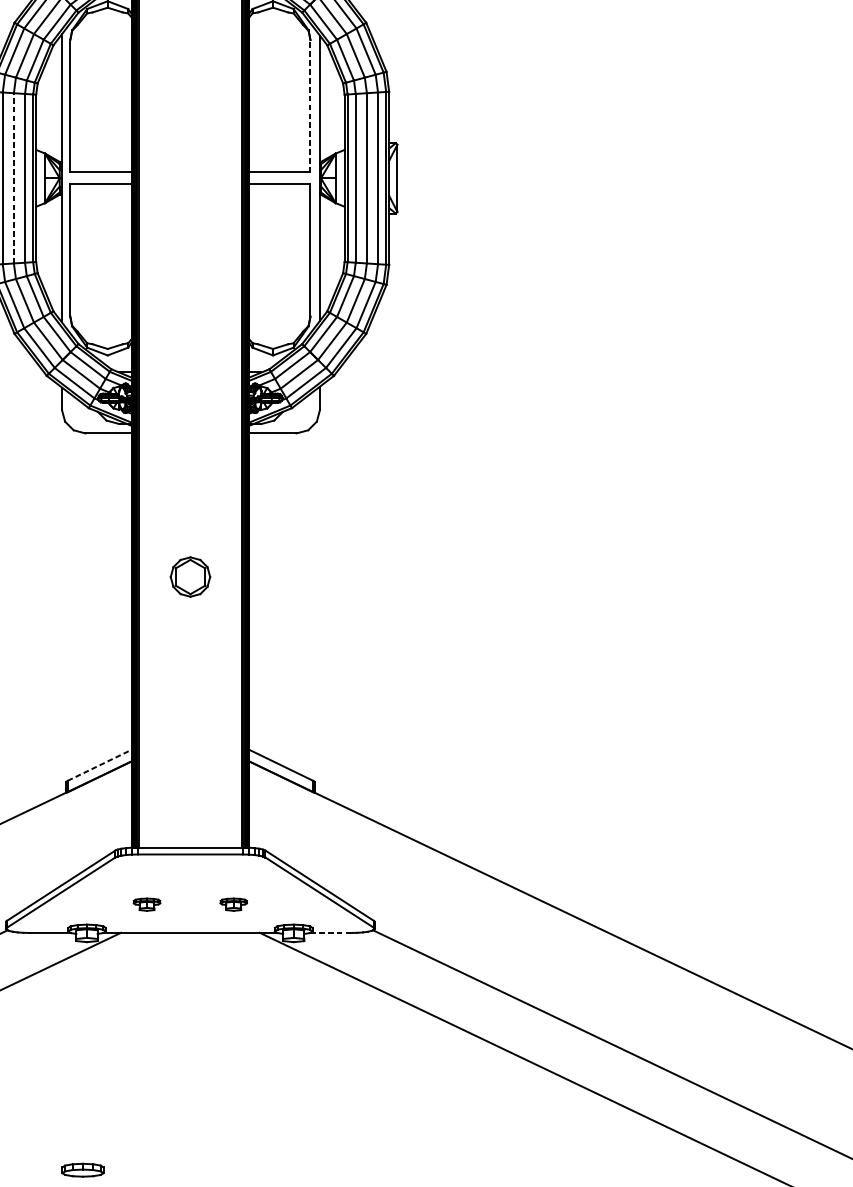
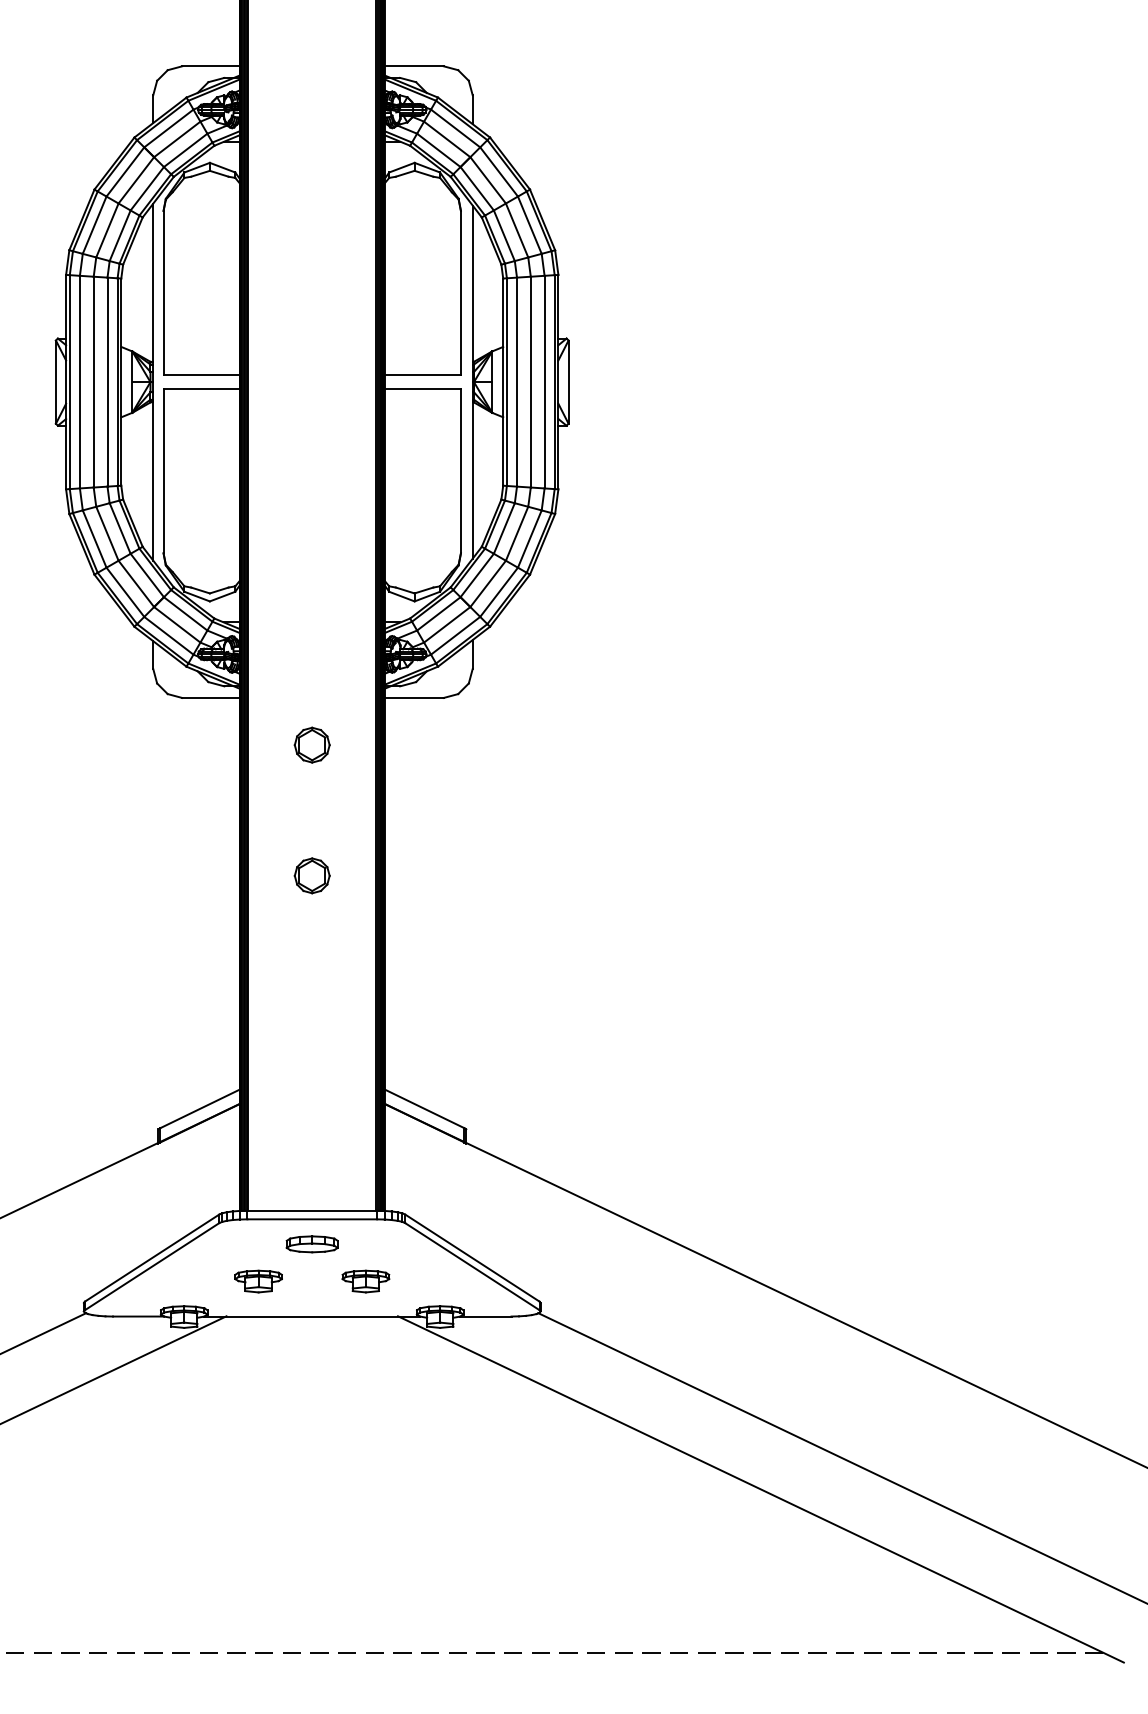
line: (310, 105) -> (460, 292), dashed -> solid
line: (13, 177) -> (93, 381), dashed -> solid
part: (189, 470) -> (311, 744), added
part: (189, 576) -> (311, 875), size x0.71
line: (100, 764) -> (200, 1108), dashed -> solid
part: (146, 904) -> (258, 1281), size x1.43
part: (233, 904) -> (365, 1281), size x1.43
line: (330, 932) -> (485, 1316), dashed -> solid
part: (82, 1170) -> (311, 1244), moved

